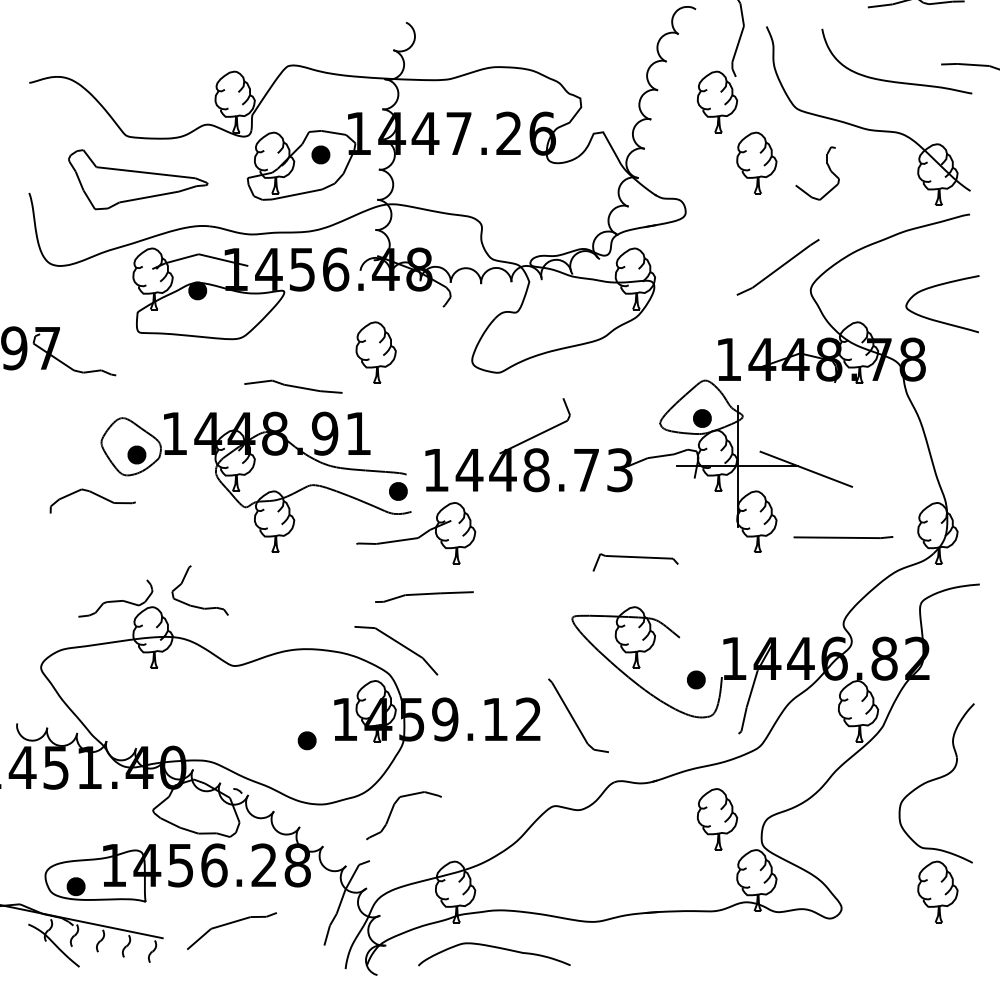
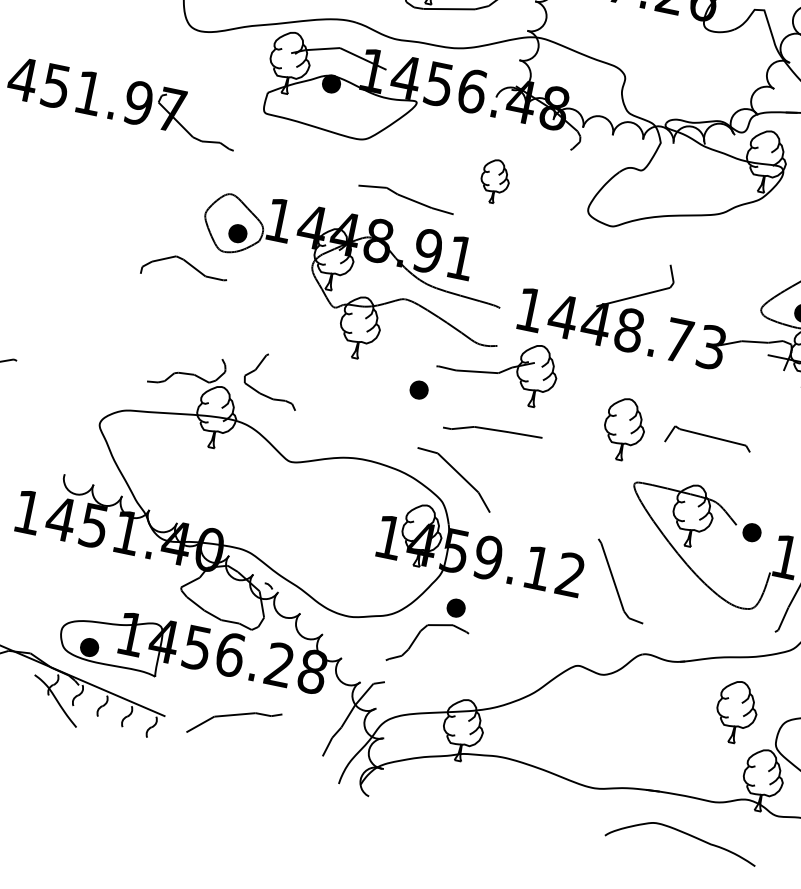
part: (375, 352) -> (494, 181), size x0.7
part: (398, 491) -> (419, 390), moved
part: (551, 567) -> (624, 429), added
part: (696, 679) -> (752, 532), moved
part: (306, 740) -> (455, 607), moved
curve: (495, 948) -> (684, 834), moved

